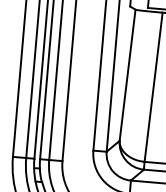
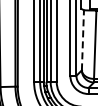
line: (126, 73) -> (82, 39), solid -> dashed

